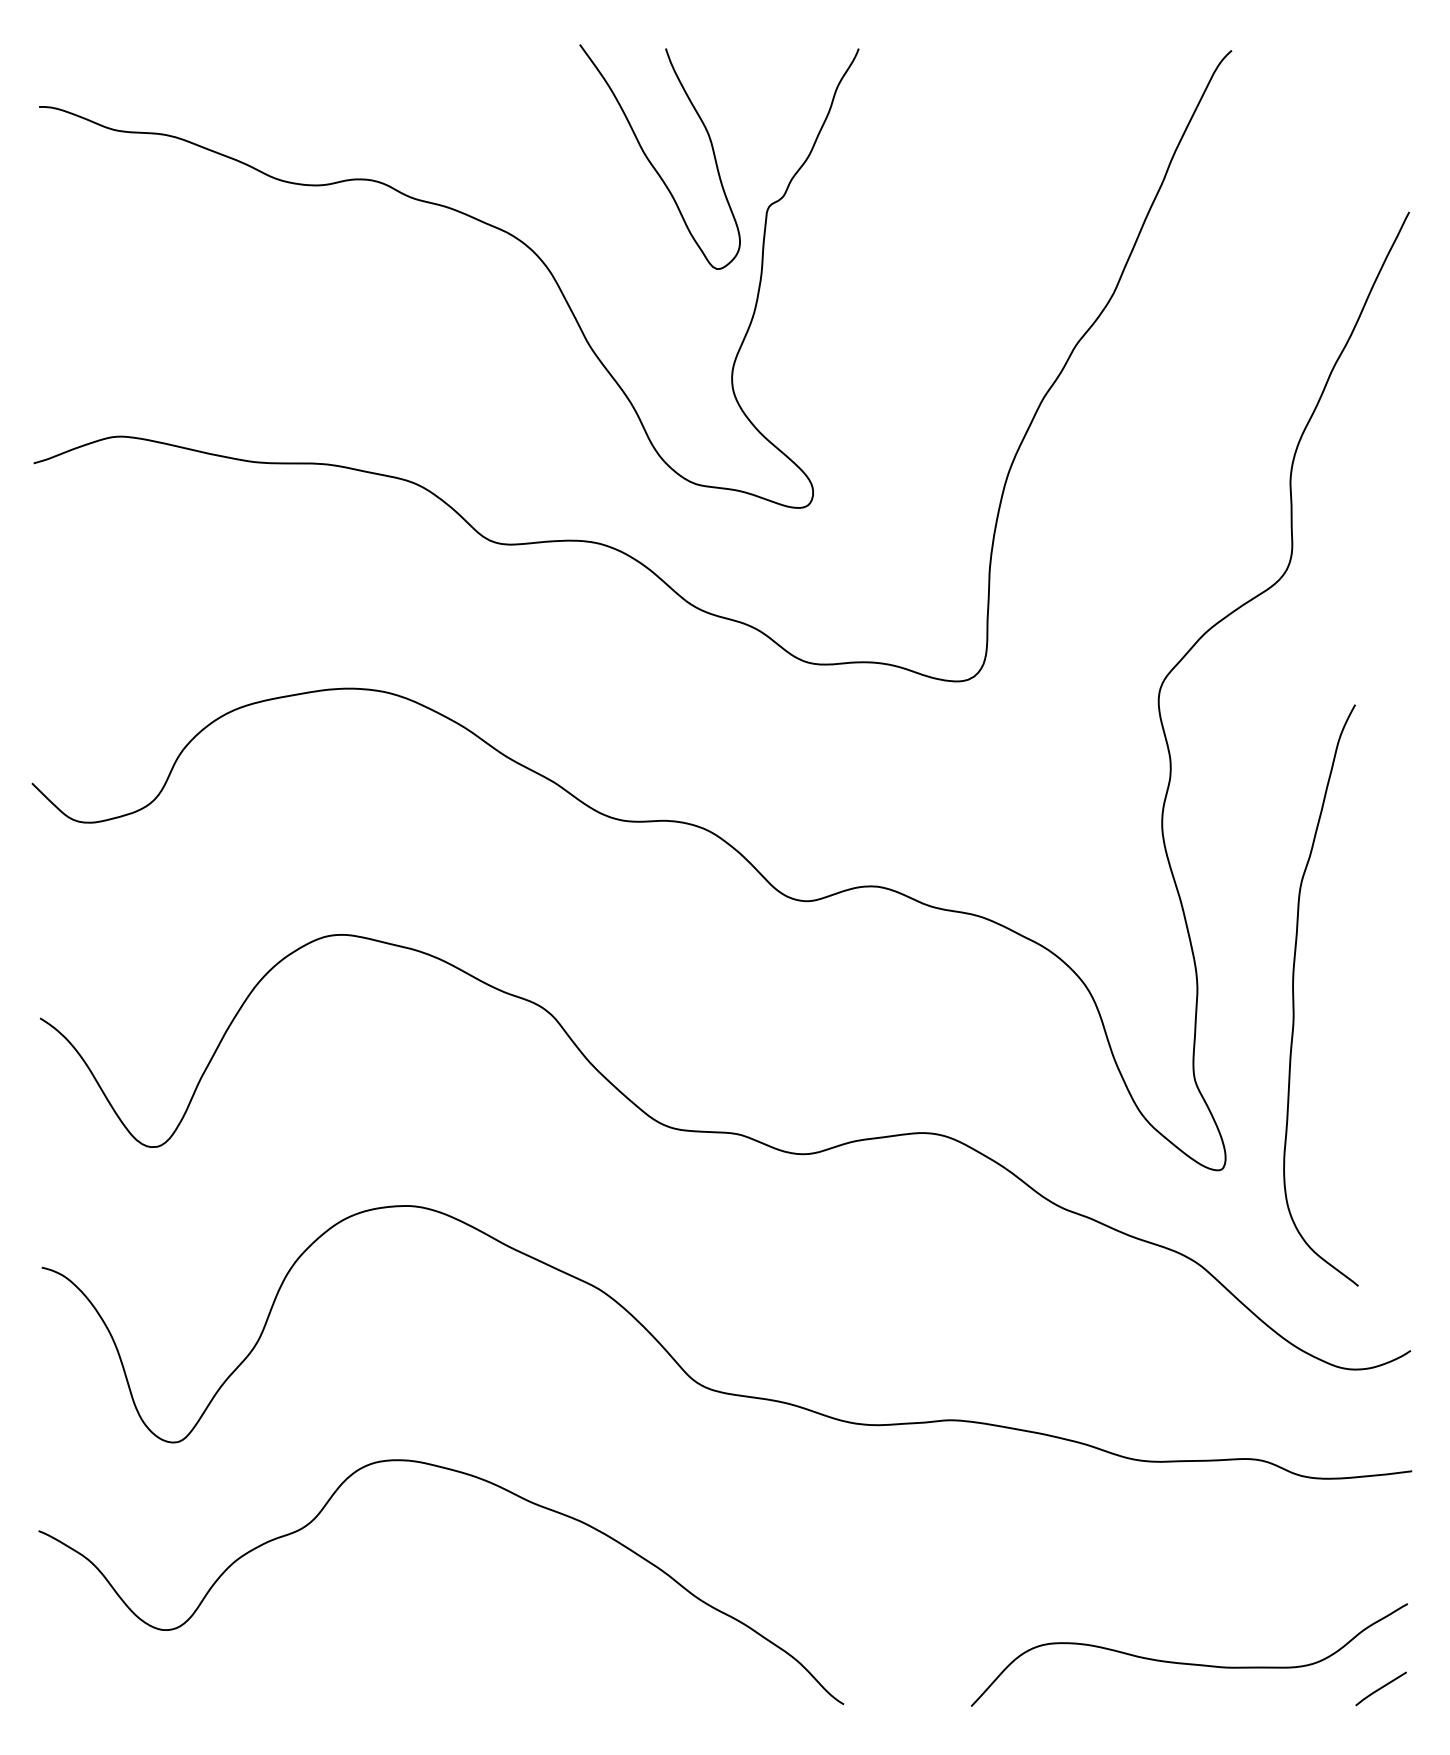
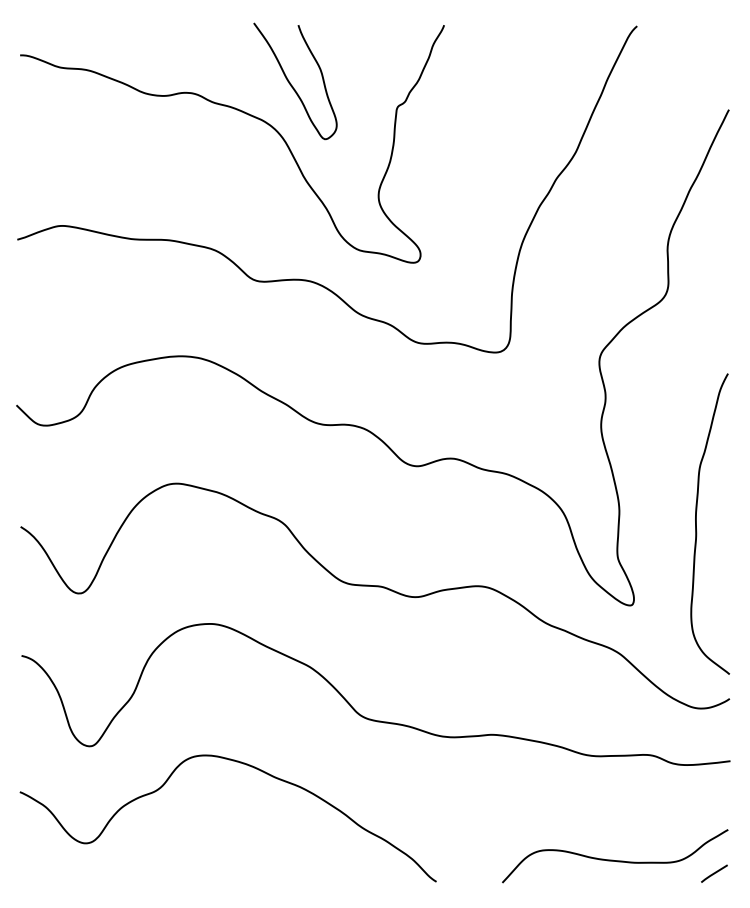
curve: (652, 161) -> (291, 83), moved
curve: (1294, 994) -> (696, 523), moved

